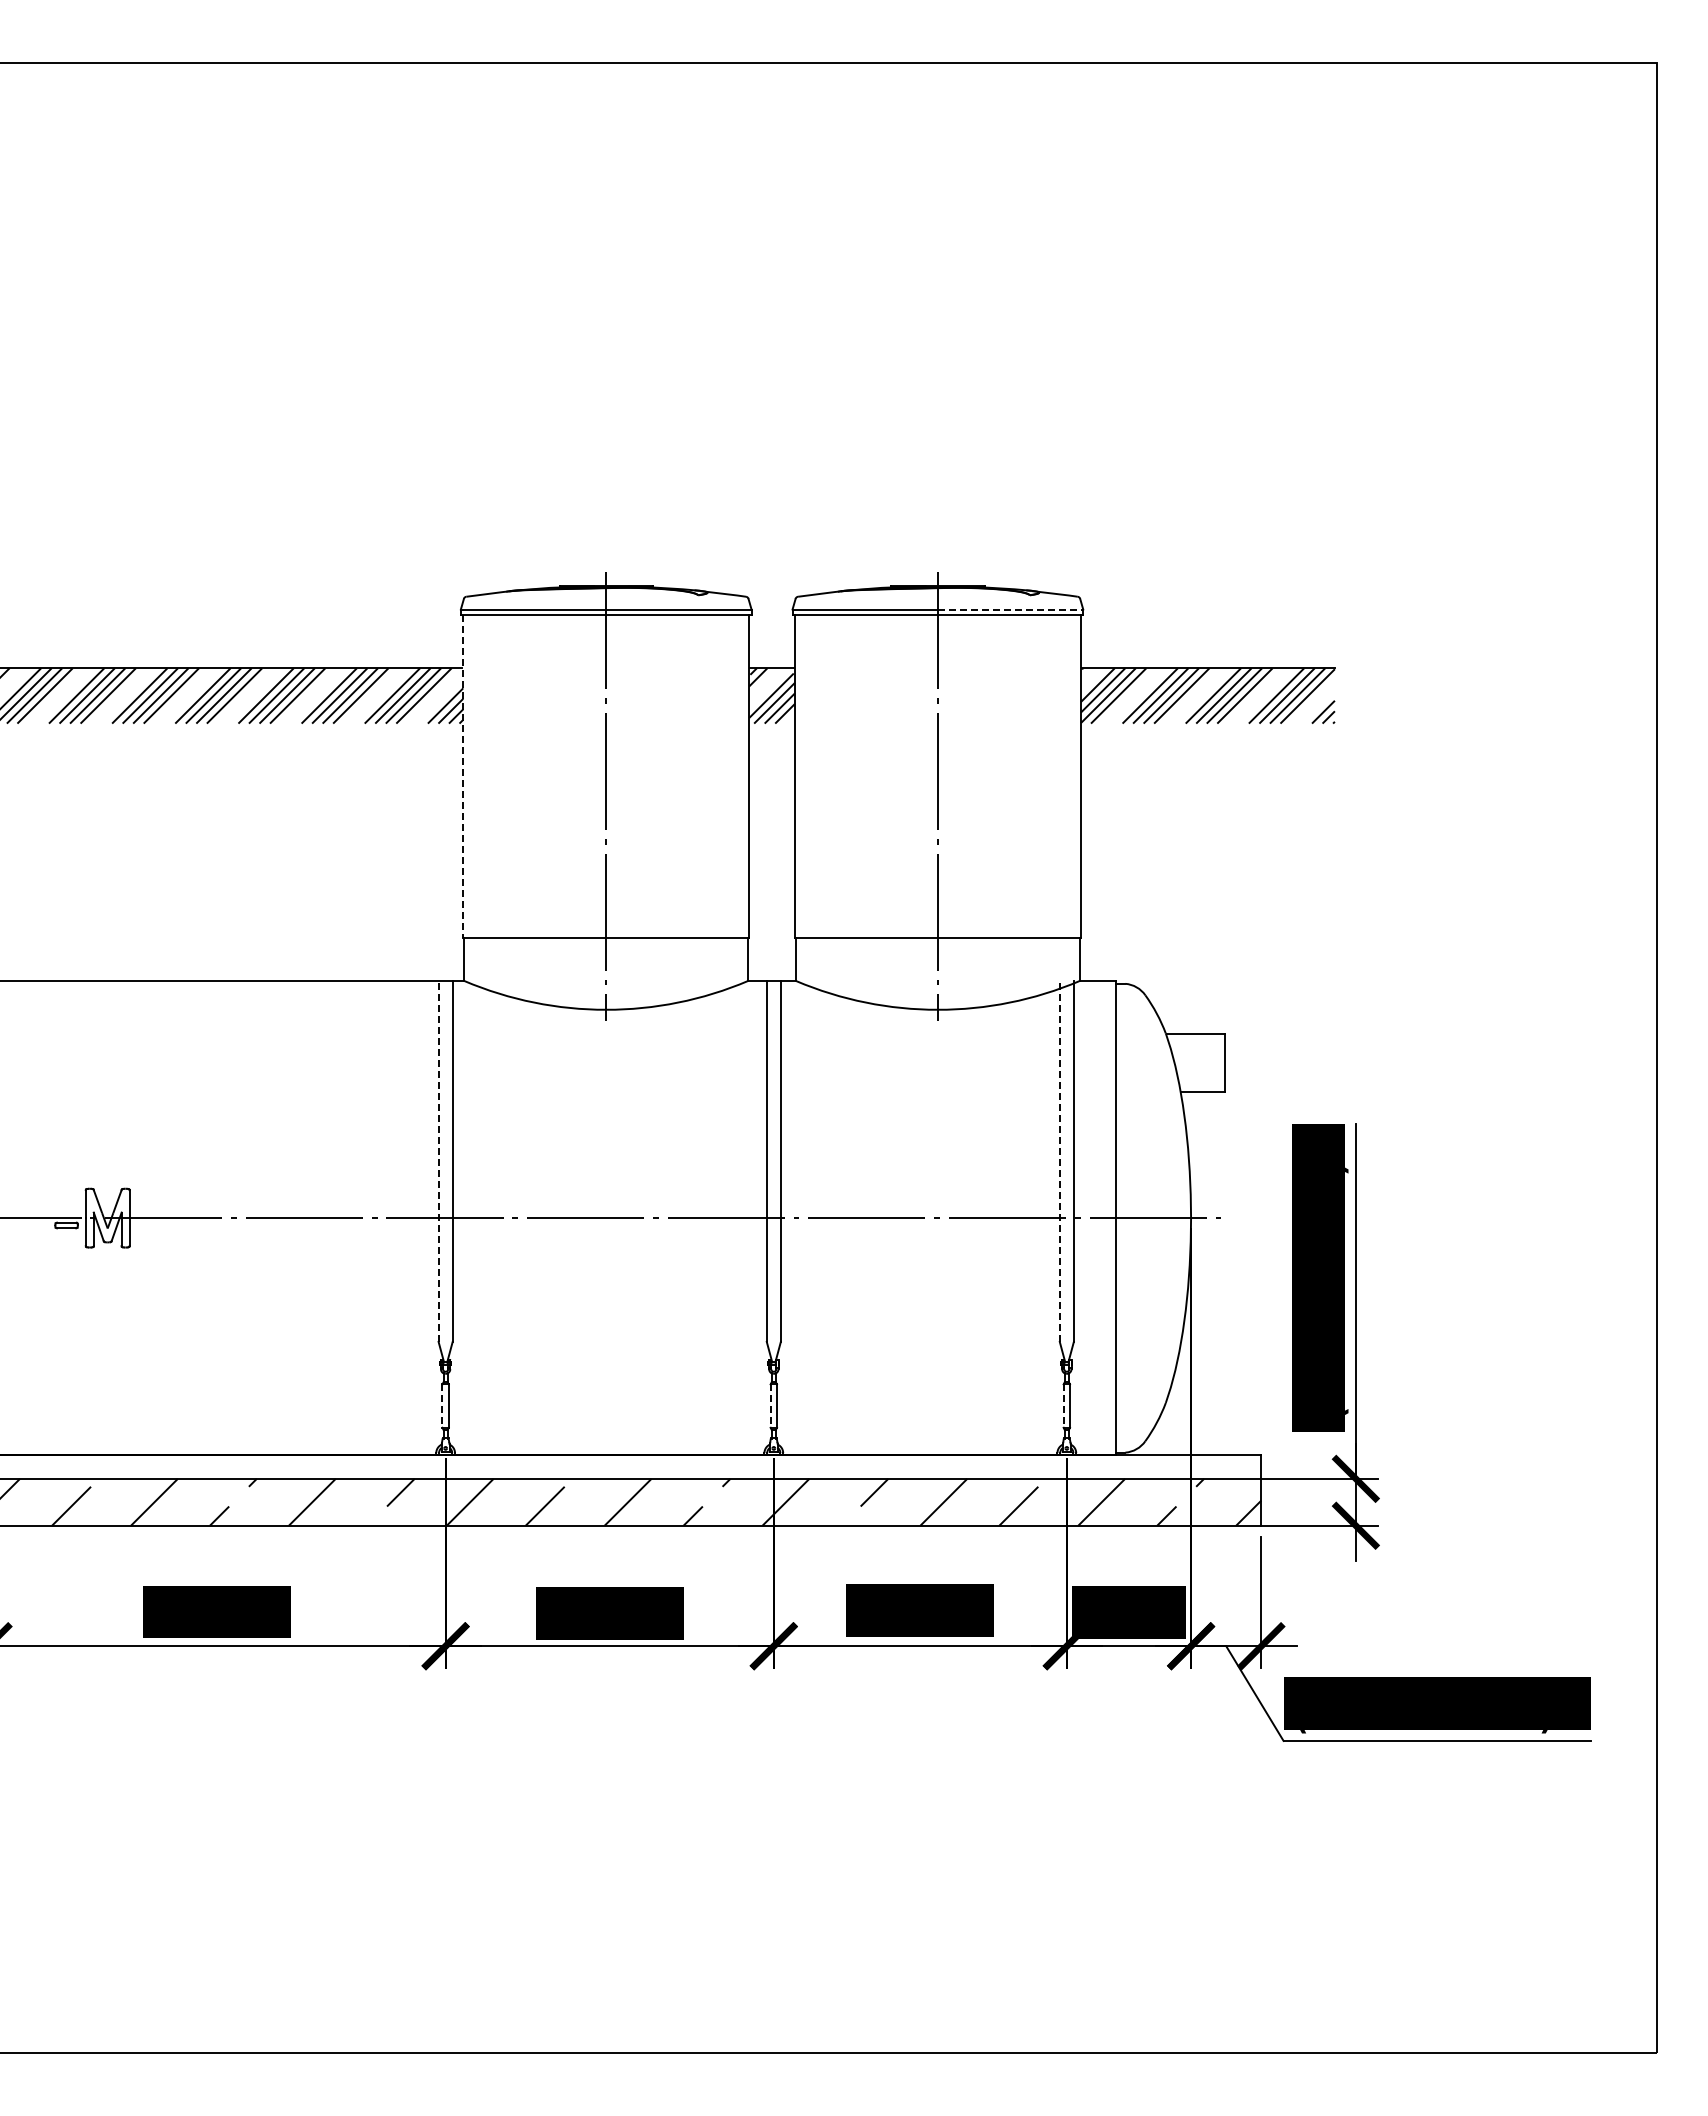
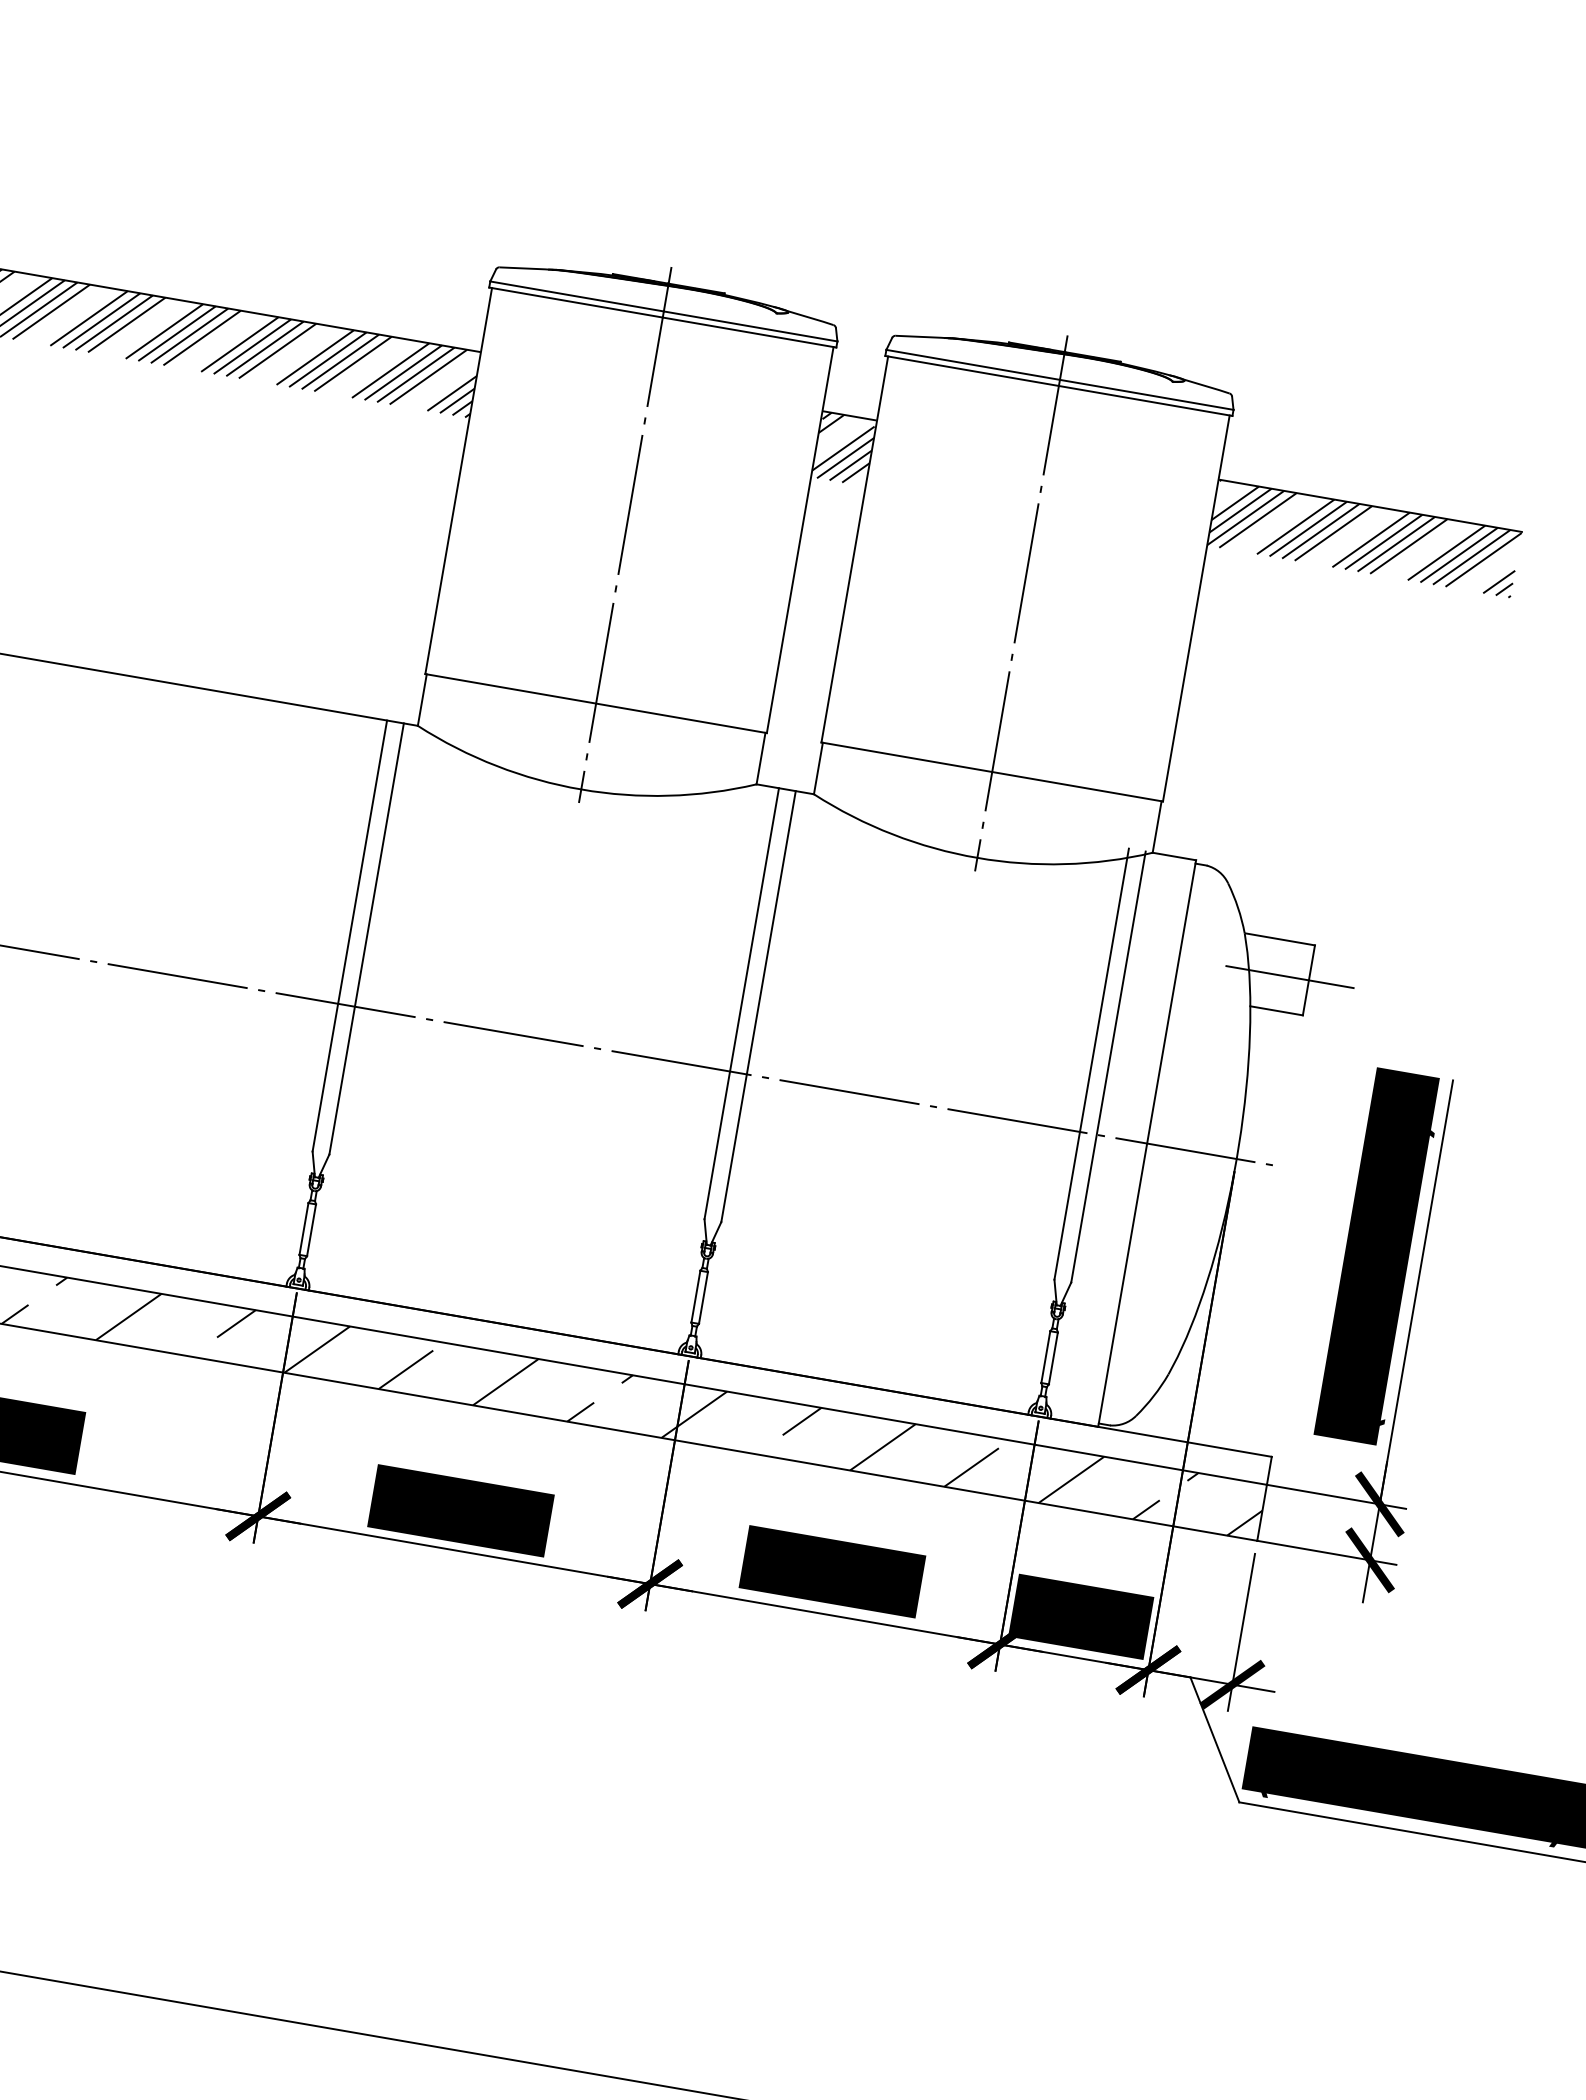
line: (1010, 609) -> (1146, 394), dashed -> solid
line: (463, 776) -> (458, 481), dashed -> solid
line: (1208, 1062) -> (1289, 976), added
line: (438, 1160) -> (349, 934), dashed -> solid
line: (1059, 1160) -> (1091, 1062), dashed -> solid
line: (442, 1406) -> (303, 1229), dashed -> solid
line: (770, 1406) -> (695, 1297), dashed -> solid
line: (1063, 1406) -> (1045, 1357), dashed -> solid

